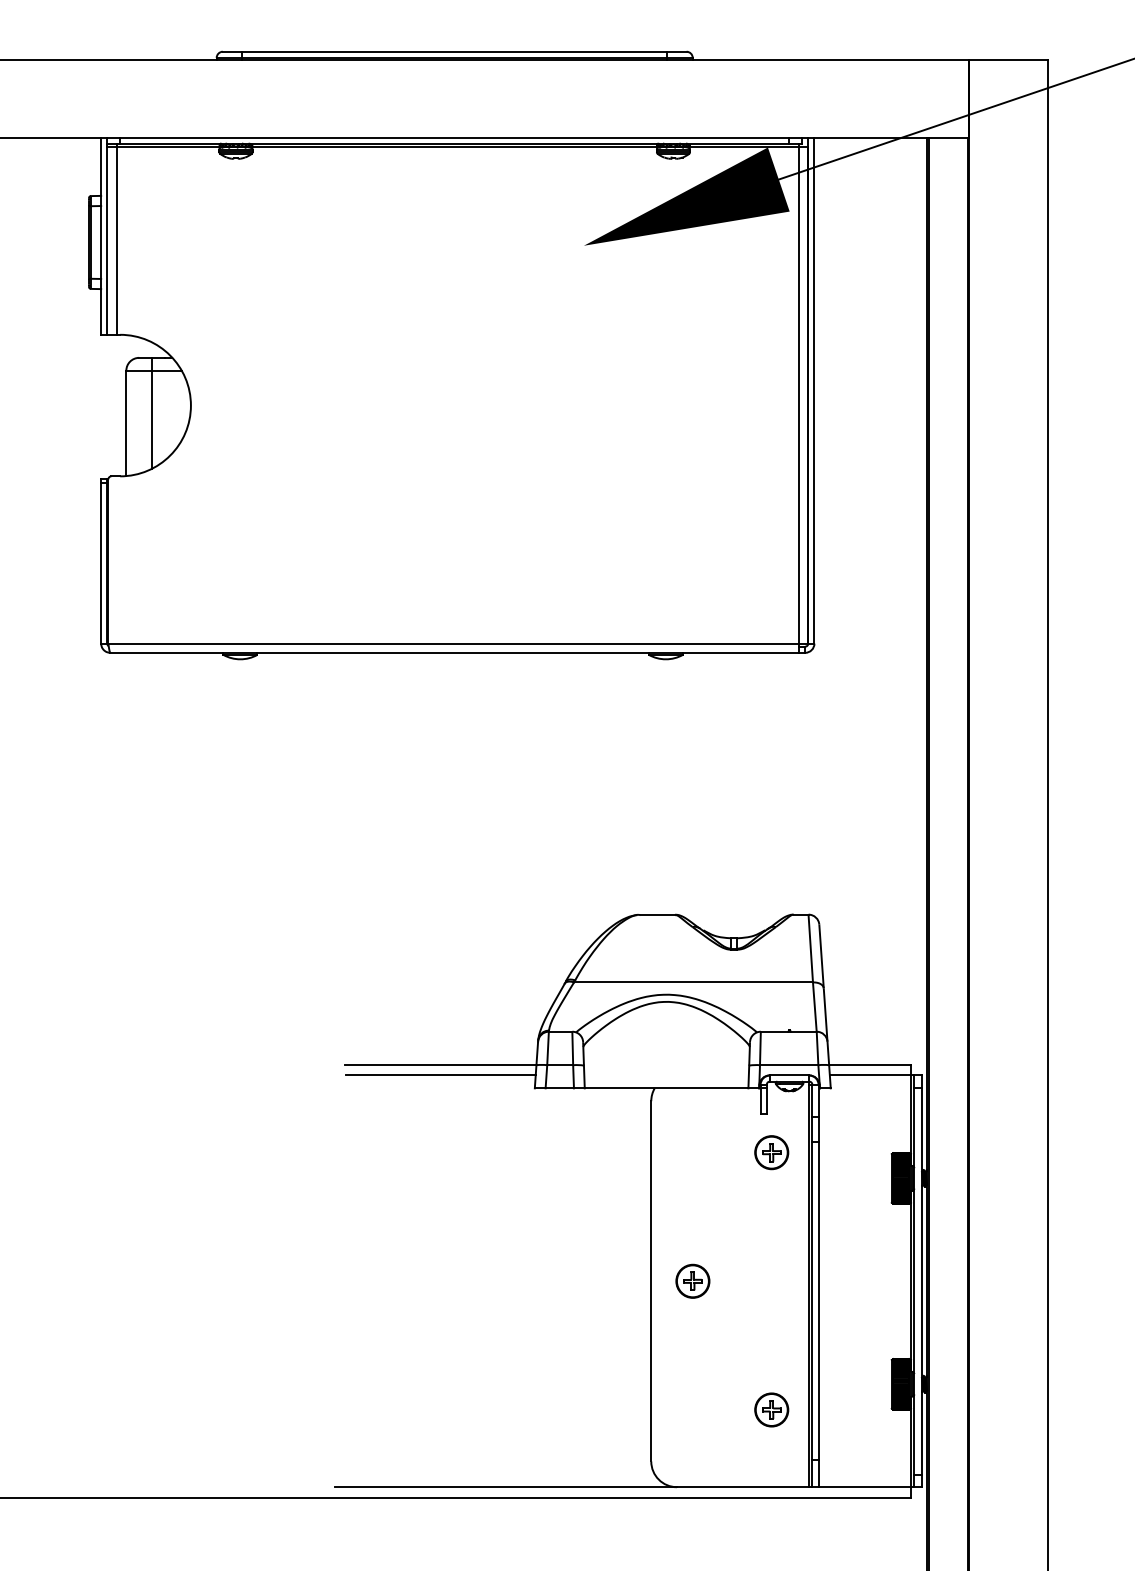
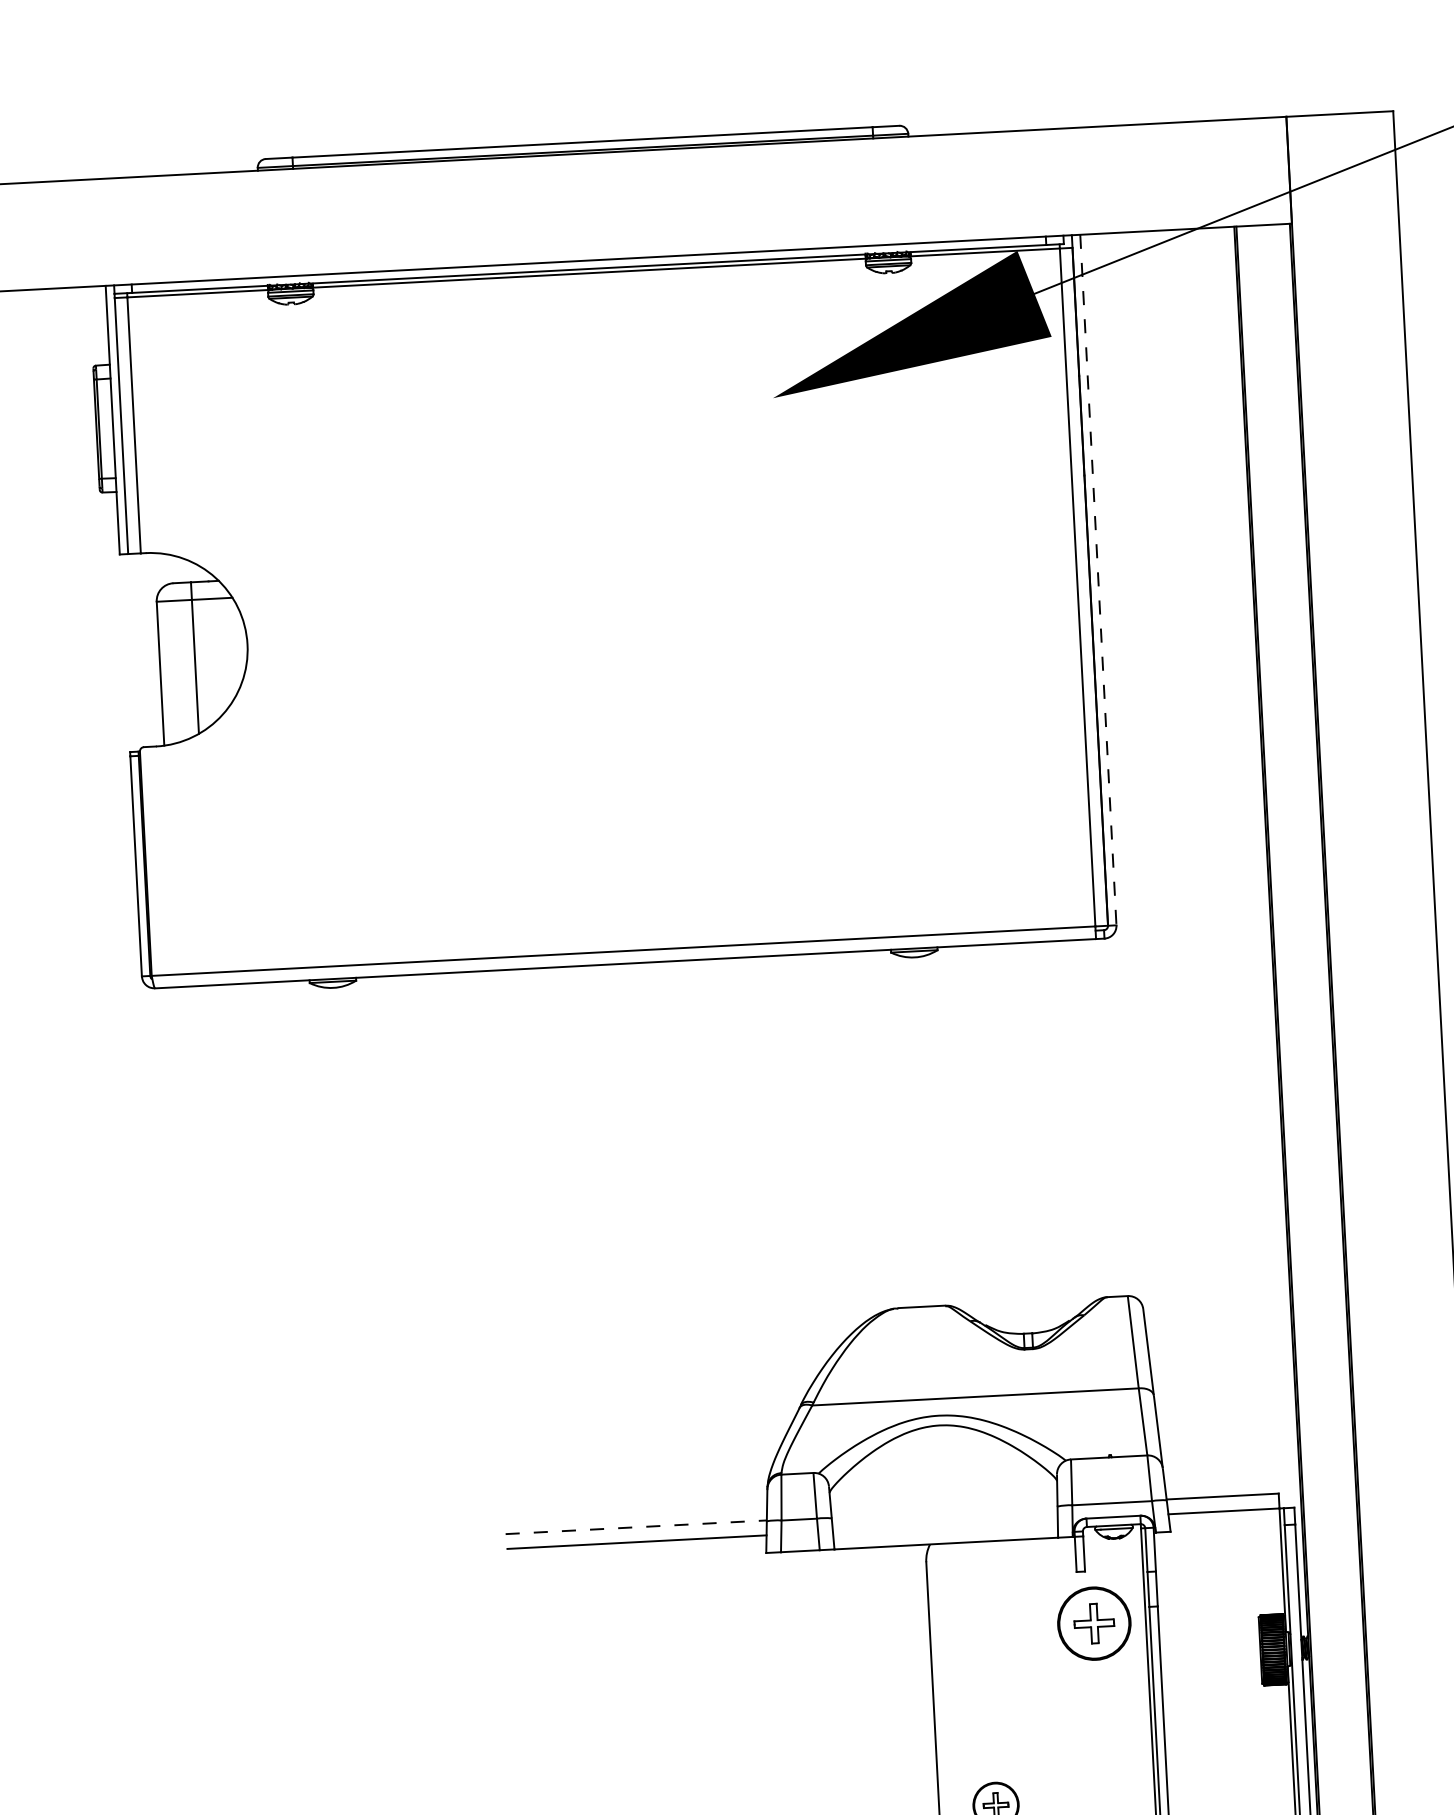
line: (814, 390) -> (1098, 579), solid -> dashed
line: (440, 1064) -> (635, 1527), solid -> dashed
part: (771, 1152) -> (1094, 1623), size x1.6

